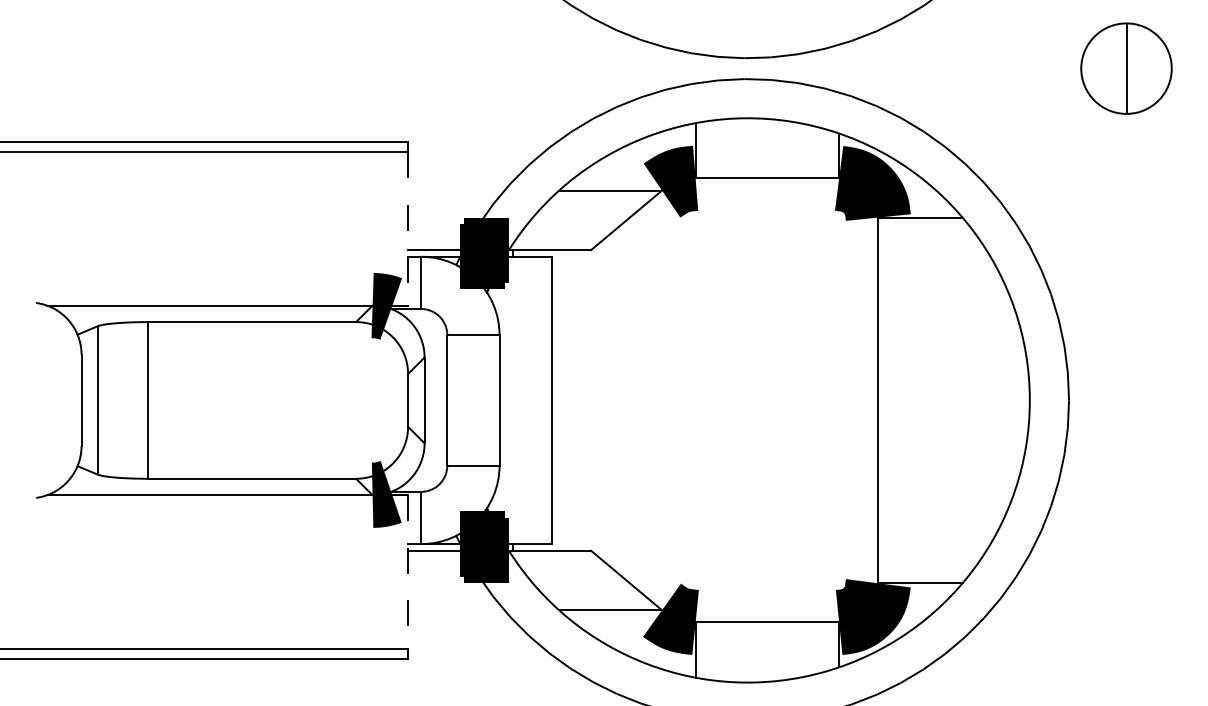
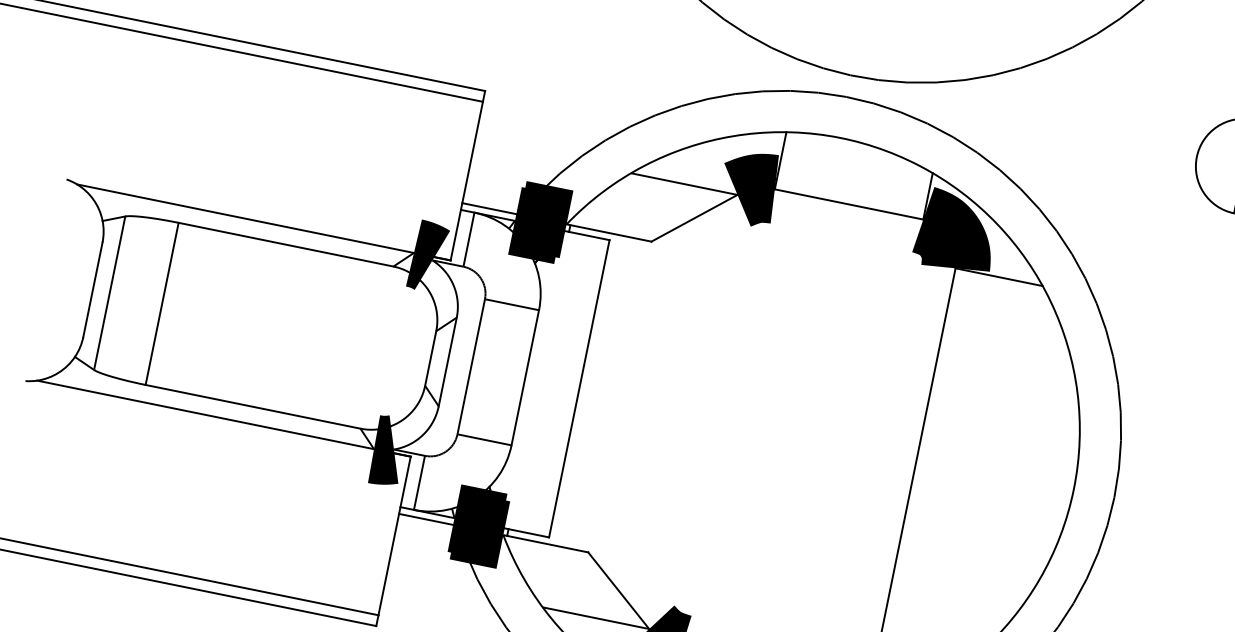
line: (408, 228) -> (467, 180), dashed -> solid
line: (408, 571) -> (395, 535), dashed -> solid

